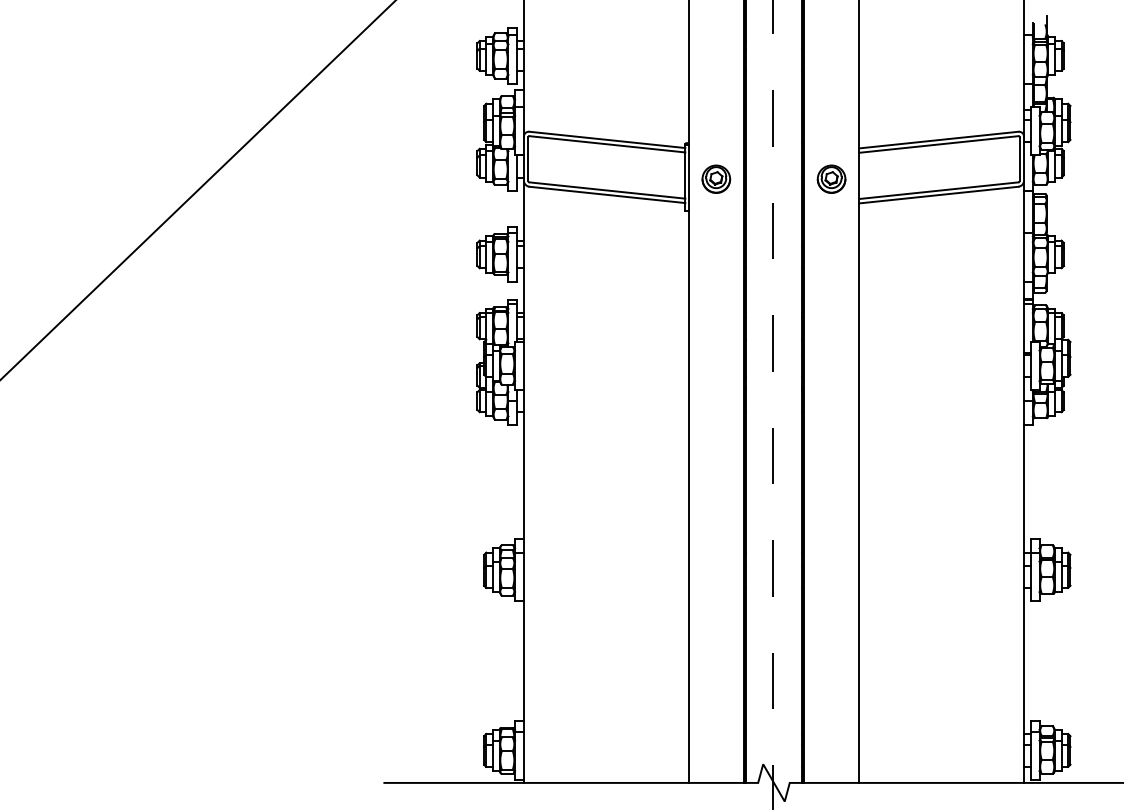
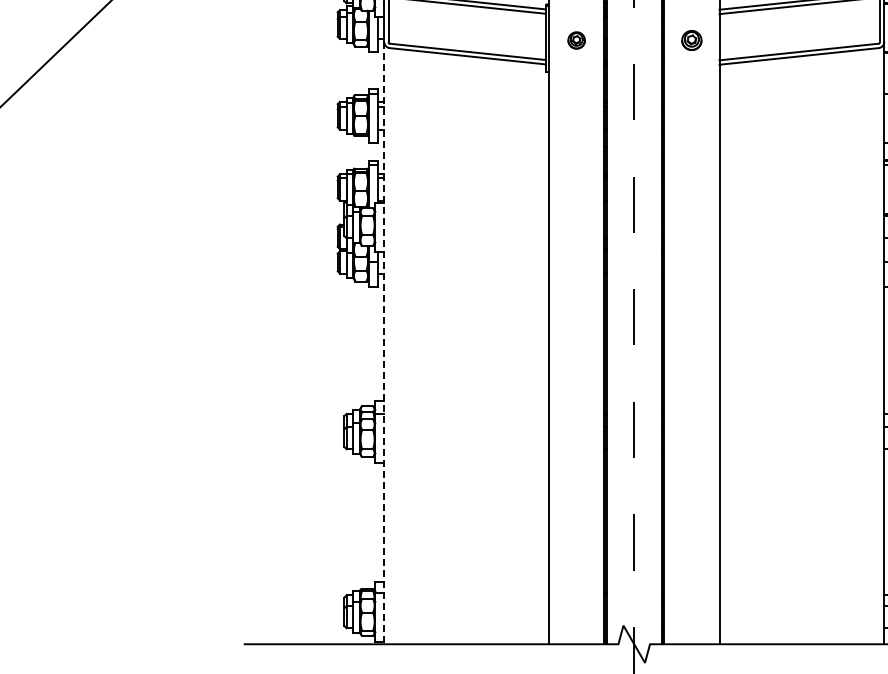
part: (716, 178) -> (576, 39), size x0.6
part: (831, 178) -> (691, 39), size x0.7
line: (523, 482) -> (383, 343), solid -> dashed

